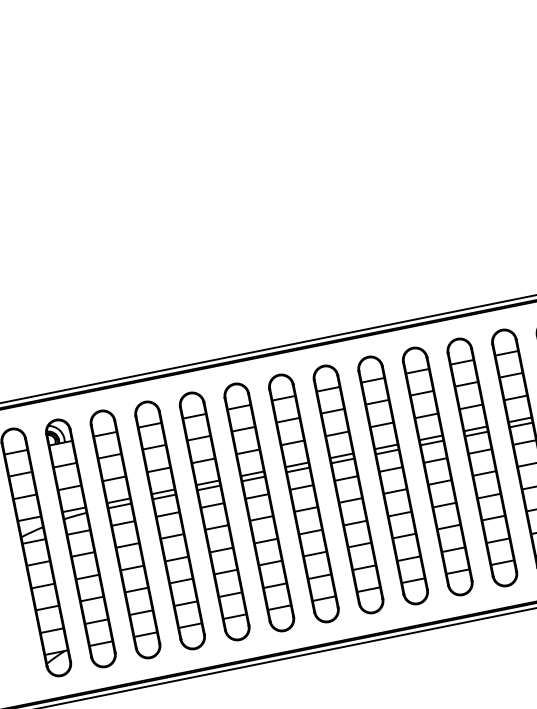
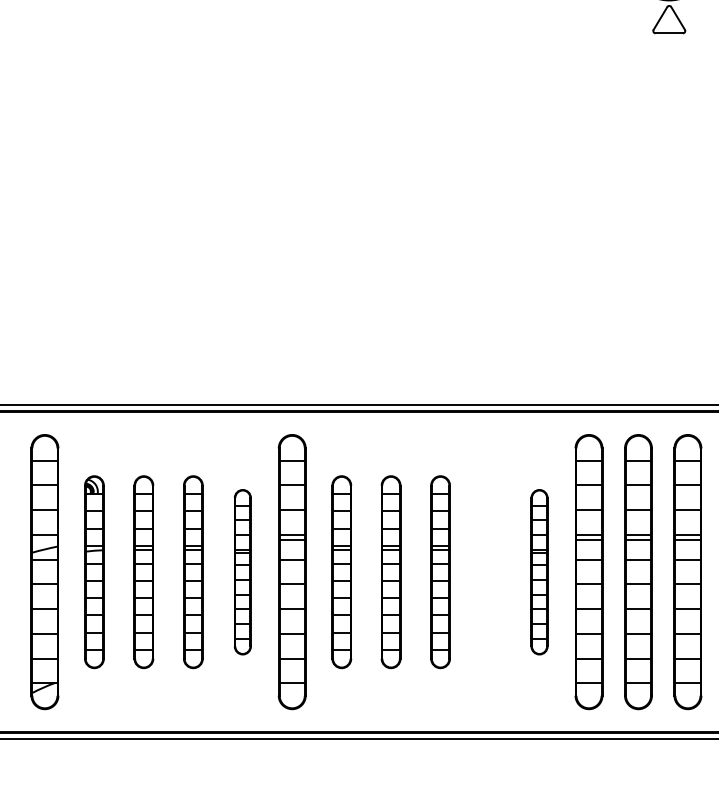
part: (482, 462) -> (539, 572), size x0.6
part: (437, 471) -> (489, 572), removed
part: (393, 480) -> (440, 572), size x0.7
part: (348, 489) -> (390, 572), size x0.7
part: (303, 498) -> (341, 572), size x0.7
part: (214, 516) -> (242, 572), size x0.6
part: (170, 525) -> (193, 572), size x0.7
part: (125, 534) -> (143, 572), size x0.7
part: (81, 543) -> (94, 572), size x0.7

